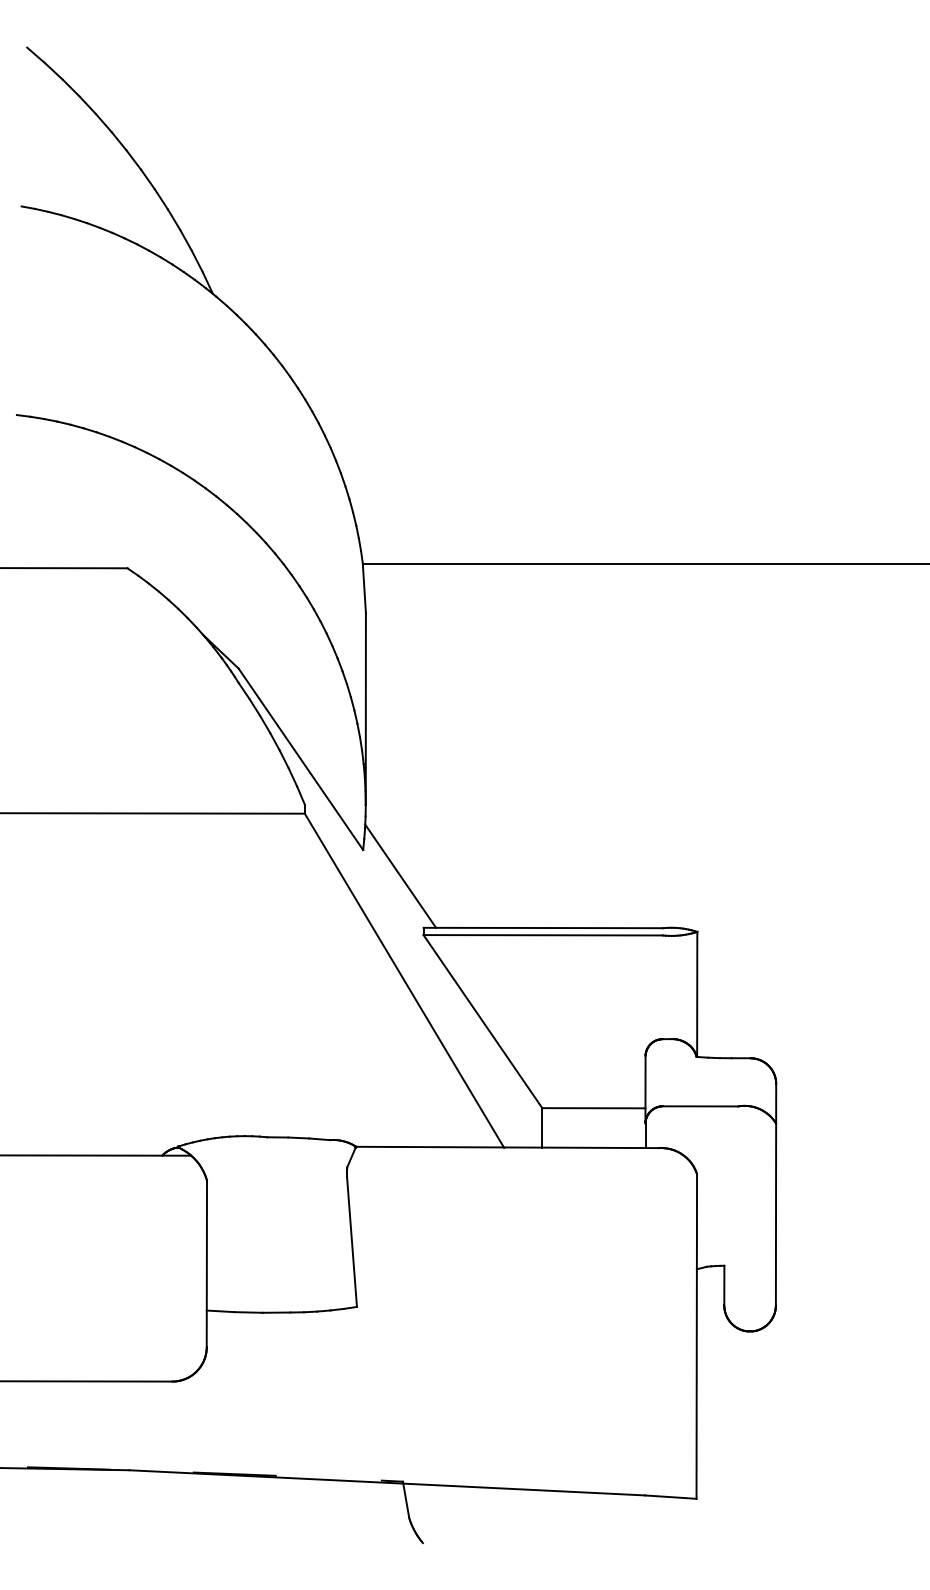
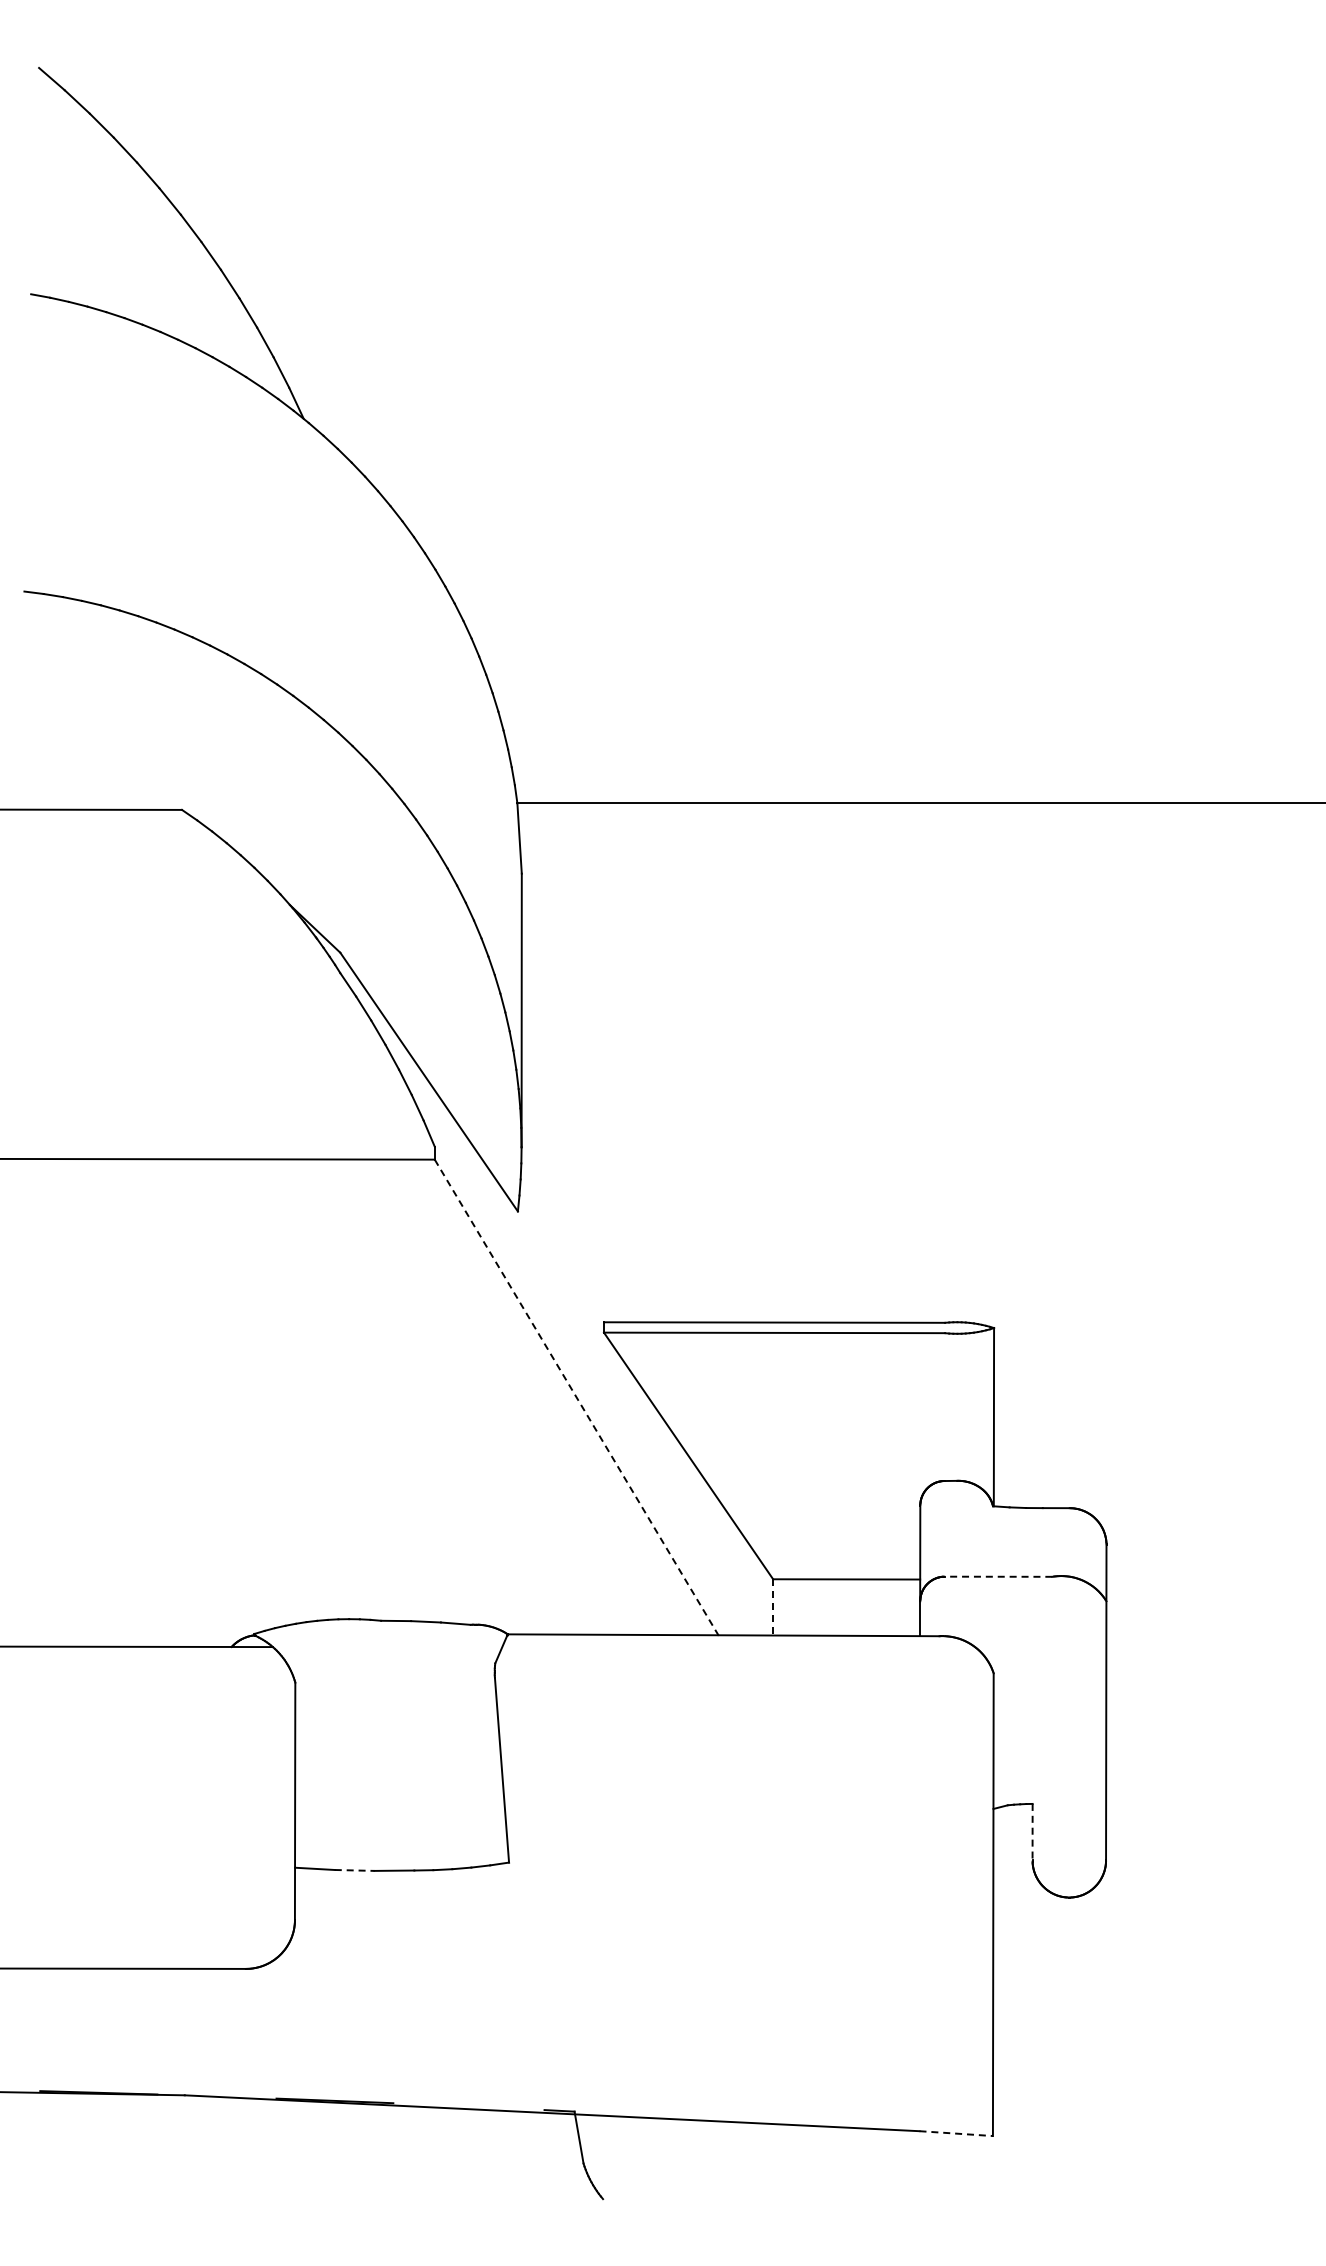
line: (400, 876) -> (570, 1248), removed
line: (404, 980) -> (576, 1397), solid -> dashed
line: (700, 1106) -> (998, 1576), solid -> dashed
line: (542, 1128) -> (773, 1608), solid -> dashed
line: (724, 1285) -> (1032, 1832), solid -> dashed
line: (248, 1312) -> (354, 1870), solid -> dashed
line: (670, 1497) -> (956, 2133), solid -> dashed

